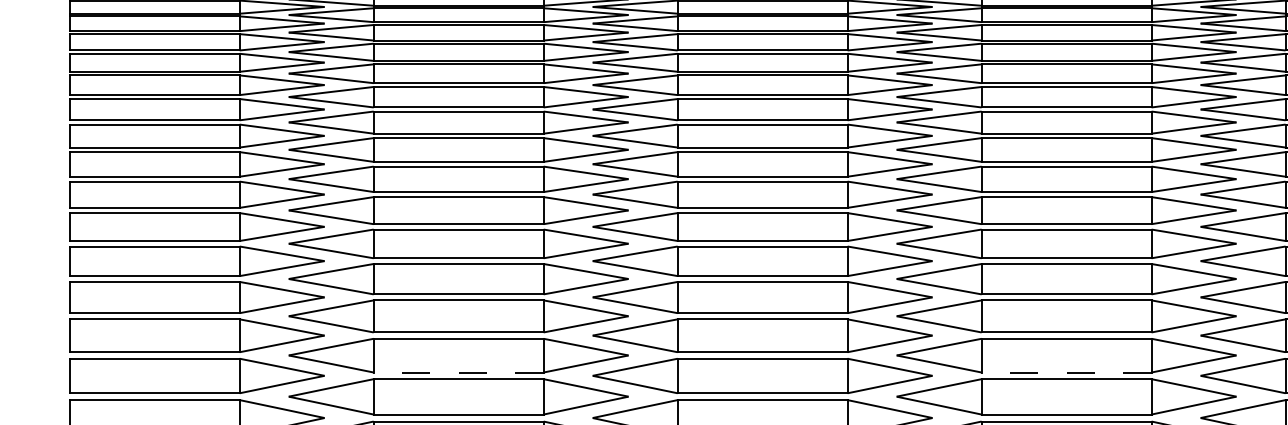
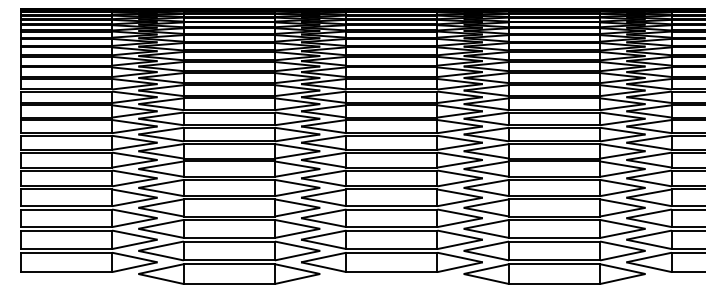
line: (457, 371) -> (228, 237), dashed -> solid
line: (1066, 371) -> (554, 237), dashed -> solid

